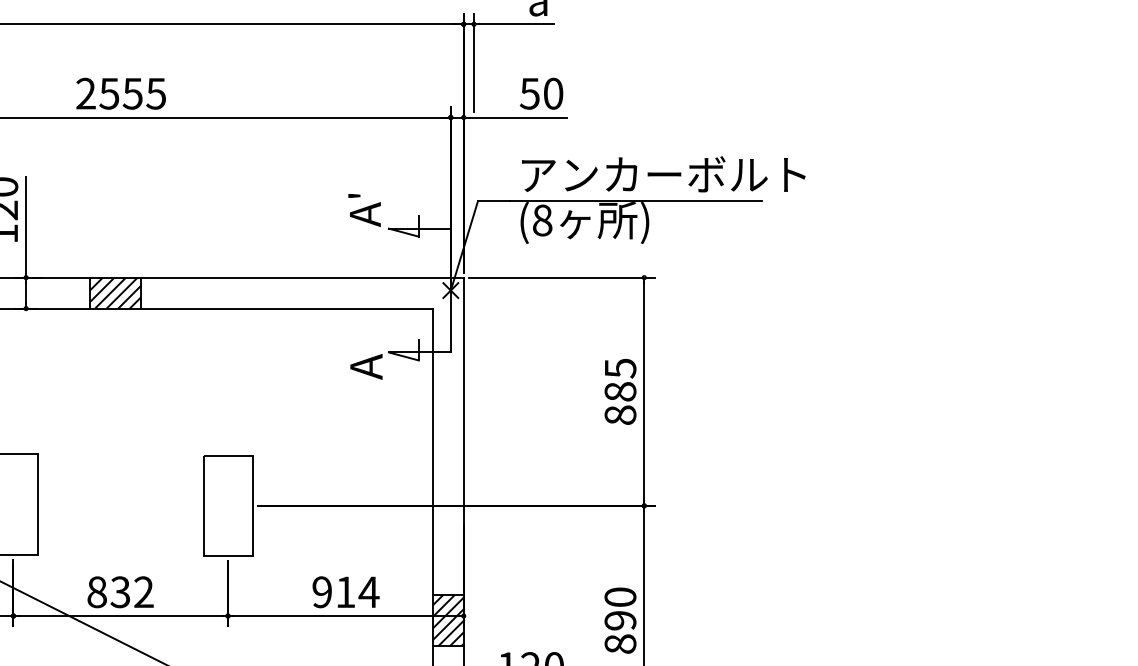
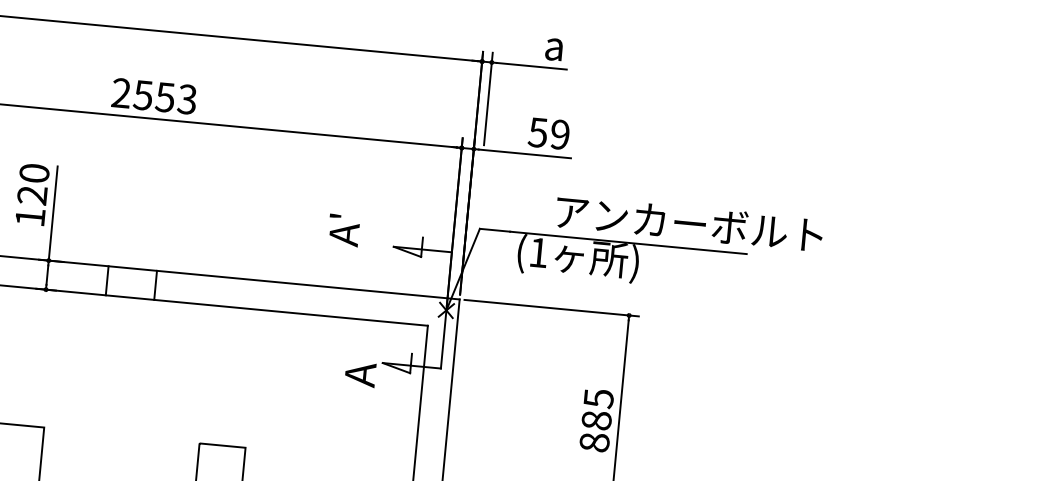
text: (155, 93) -> (186, 99), 2555 -> 2553
text: (553, 93) -> (560, 134), 50 -> 59
text: (663, 174) -> (689, 223), moved
text: (364, 210) -> (343, 230), moved
text: (542, 220) -> (538, 252), (8 -> (1
hatch: (115, 292) -> (131, 282), removed

